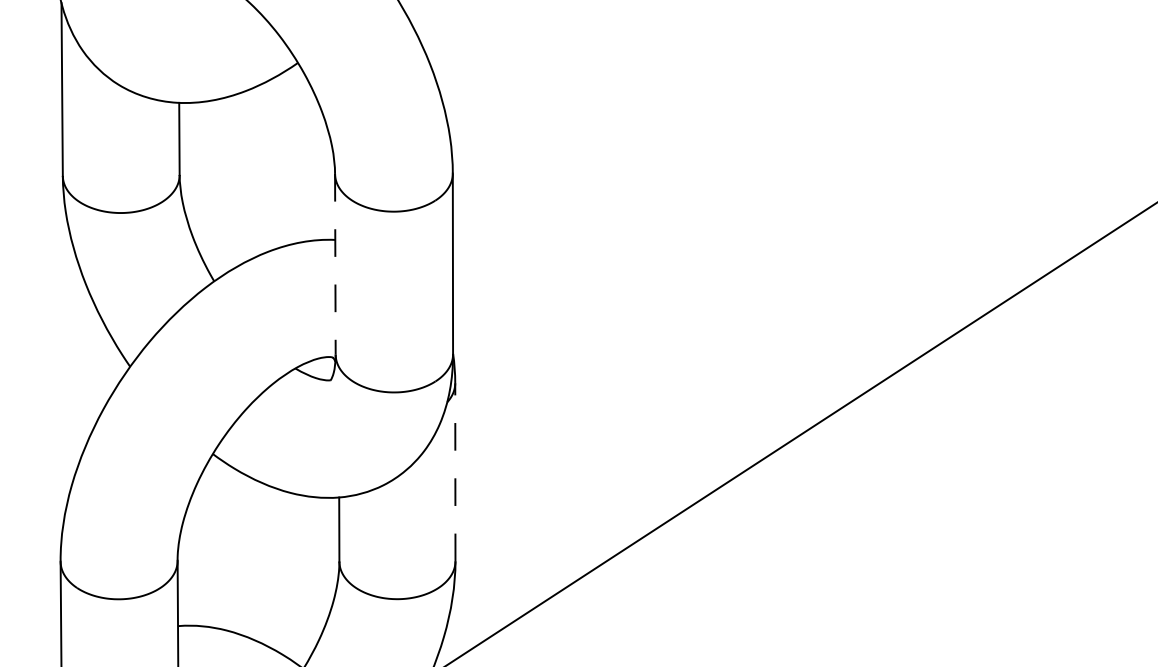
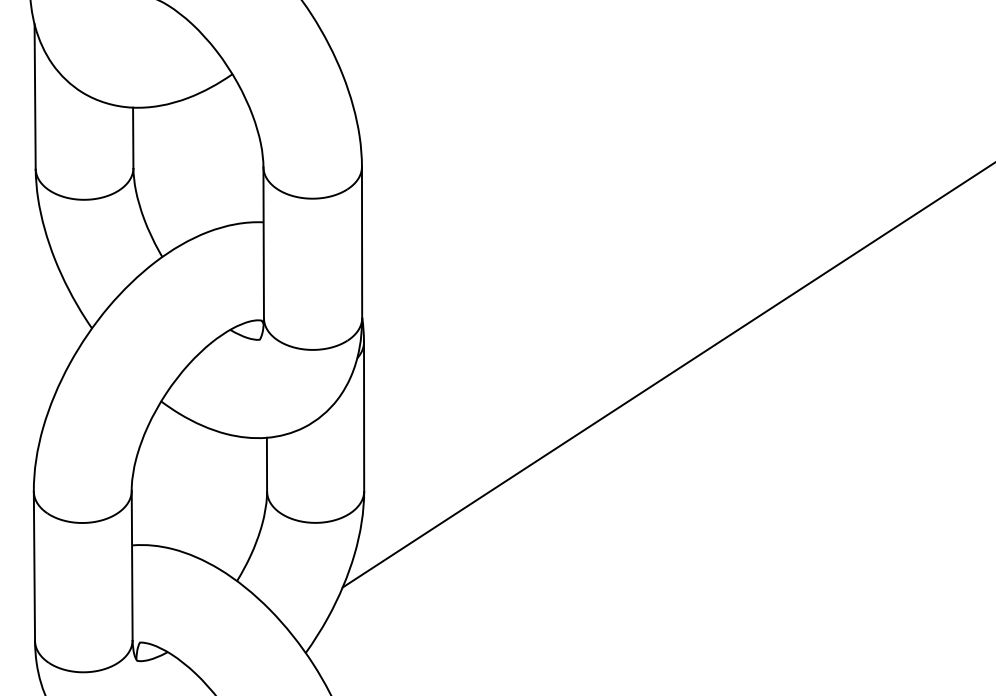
line: (335, 264) -> (263, 242), dashed -> solid
line: (455, 472) -> (364, 416), dashed -> solid

